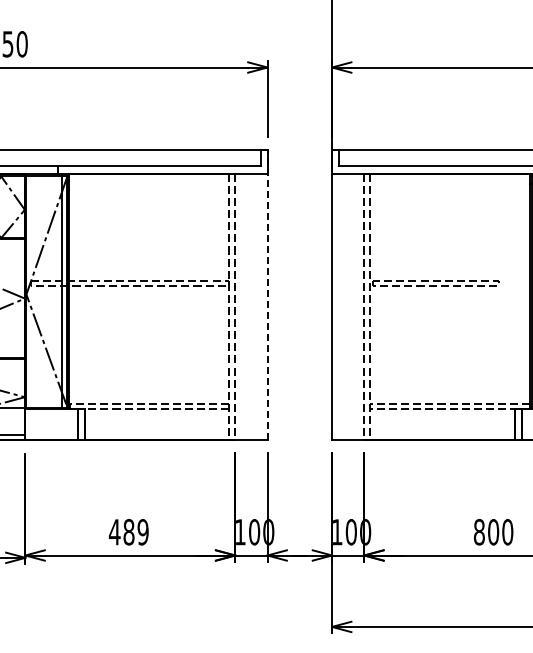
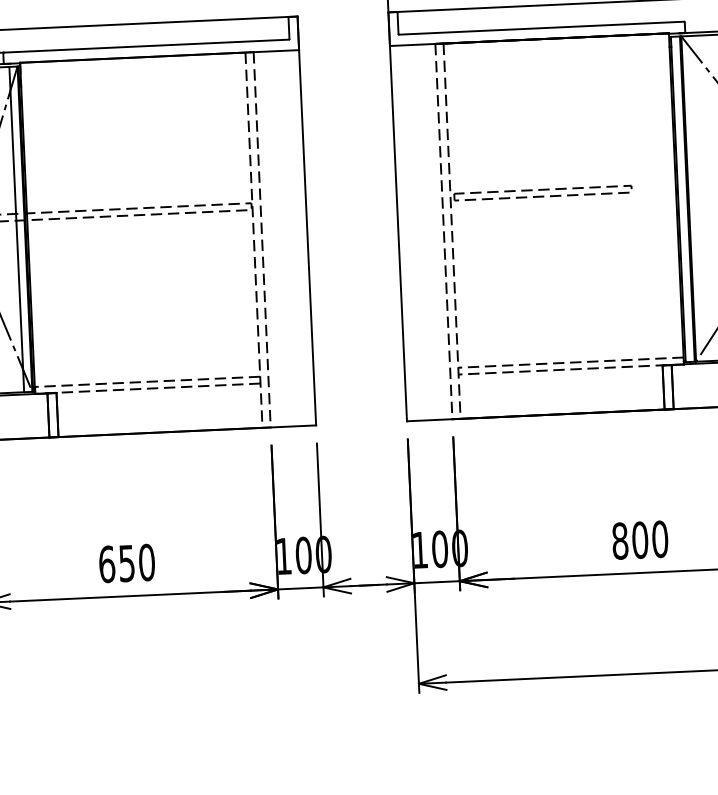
line: (267, 294) -> (306, 219), dashed -> solid
text: (128, 532) -> (126, 563), 489 -> 650

